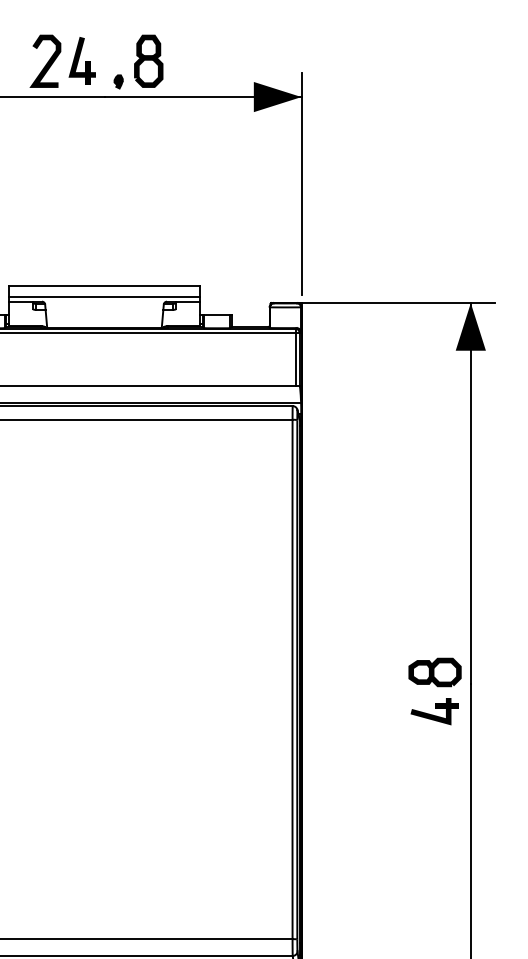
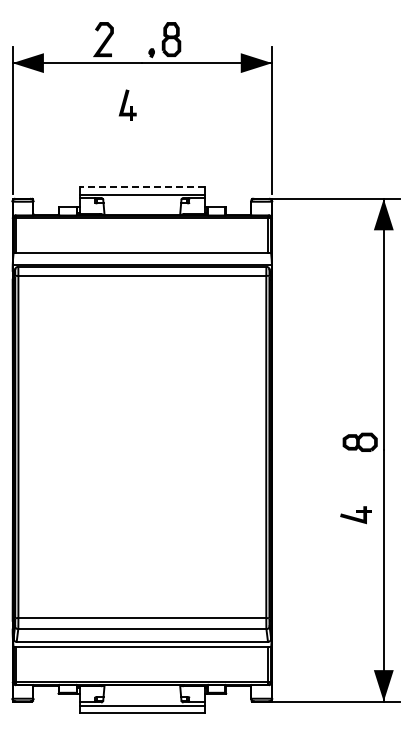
part: (81, 59) -> (127, 104), moved
line: (104, 285) -> (142, 187), solid -> dashed
part: (433, 712) -> (355, 515), moved

